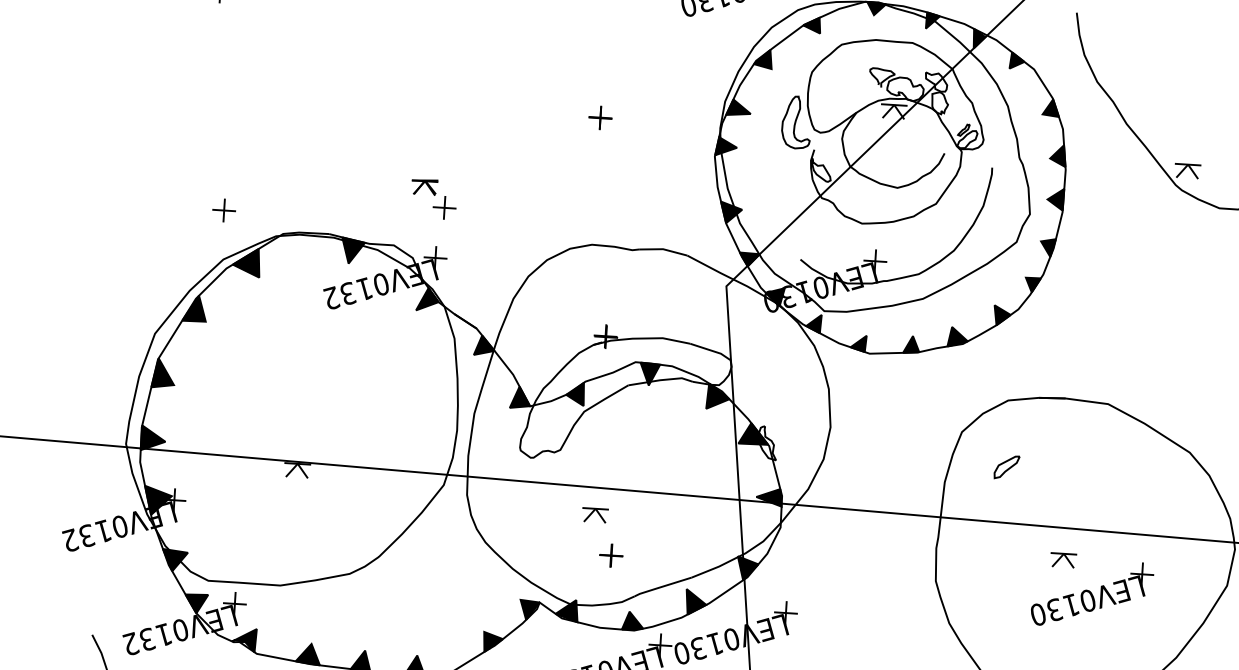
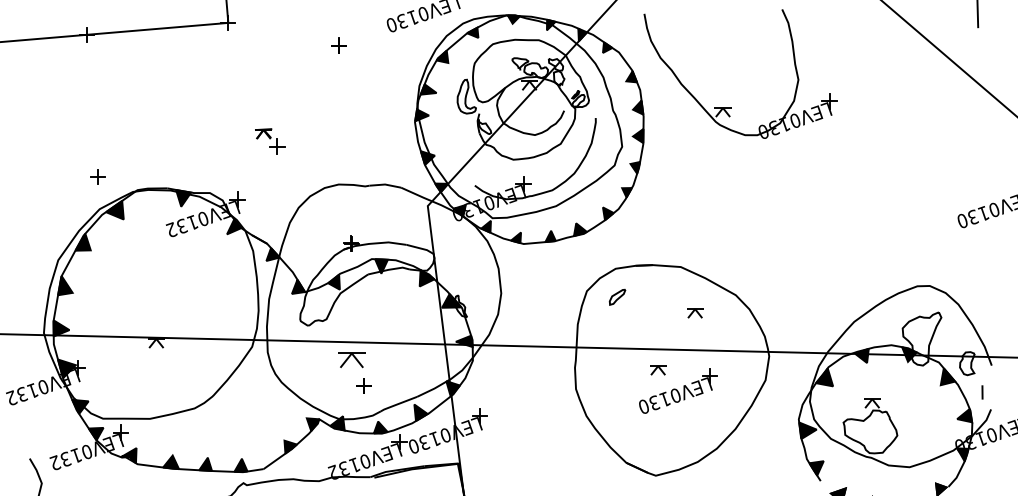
part: (599, 117) -> (338, 45), moved
part: (434, 199) -> (270, 141), moved
part: (1006, 466) -> (617, 296), moved
part: (1126, 476) -> (695, 313), added
part: (594, 515) -> (351, 360), size x1.6

